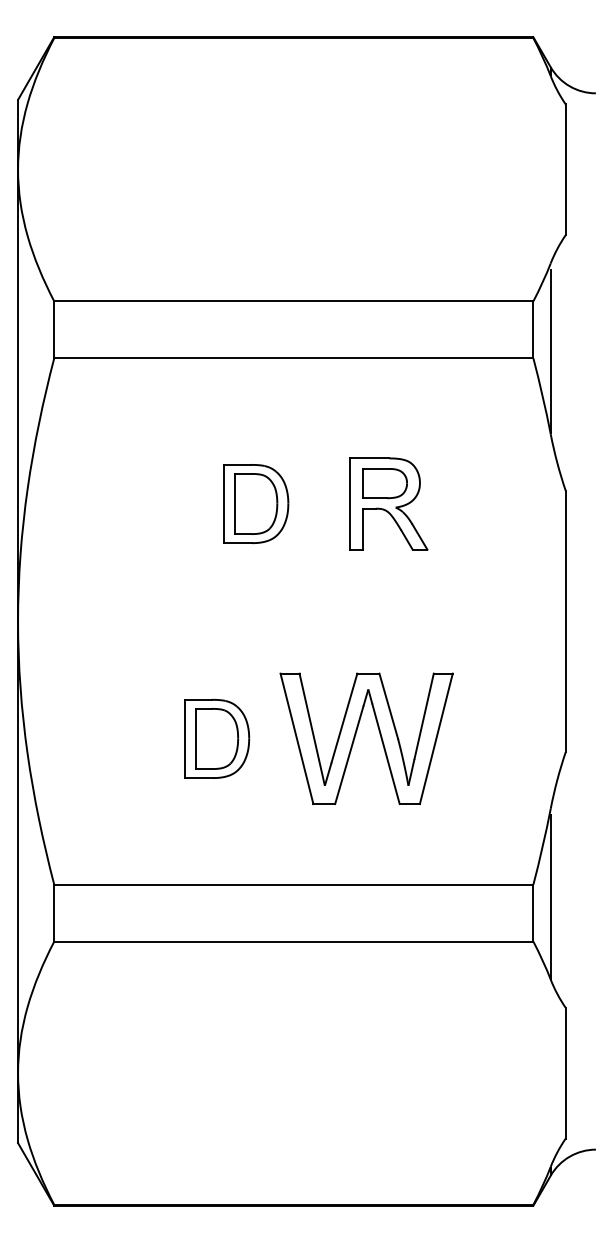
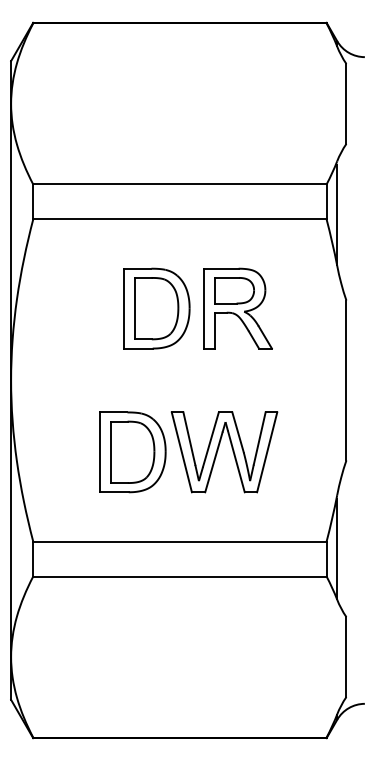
part: (255, 503) -> (156, 308), size x1.67
part: (387, 503) -> (237, 308), size x1.43
part: (216, 739) -> (132, 452), size x1.67

